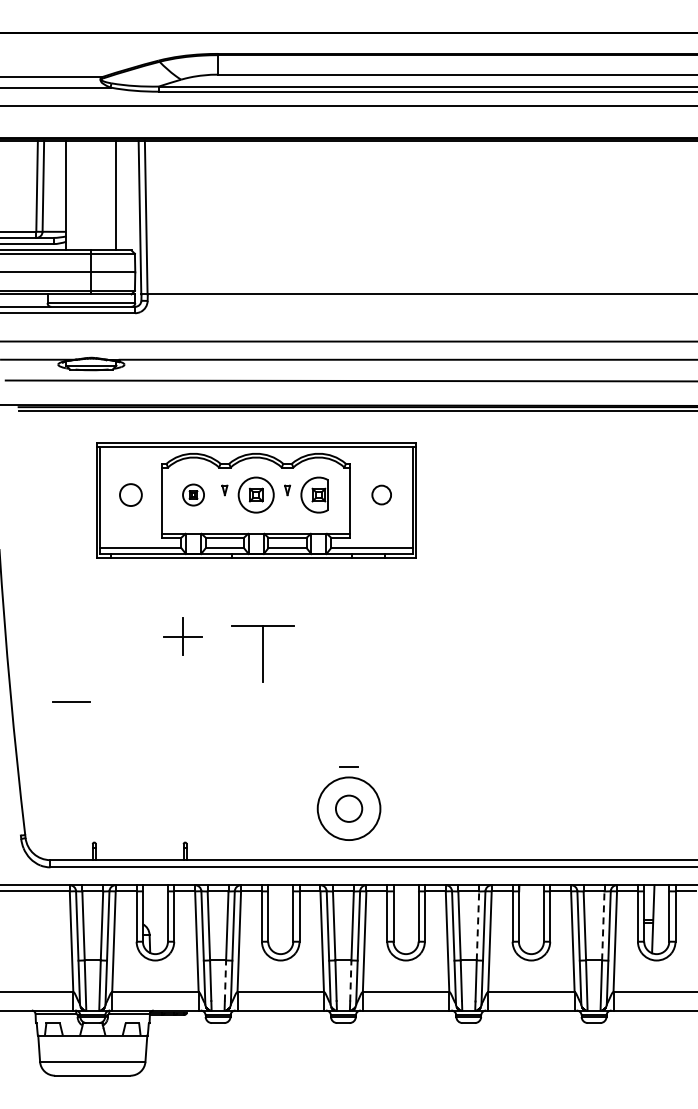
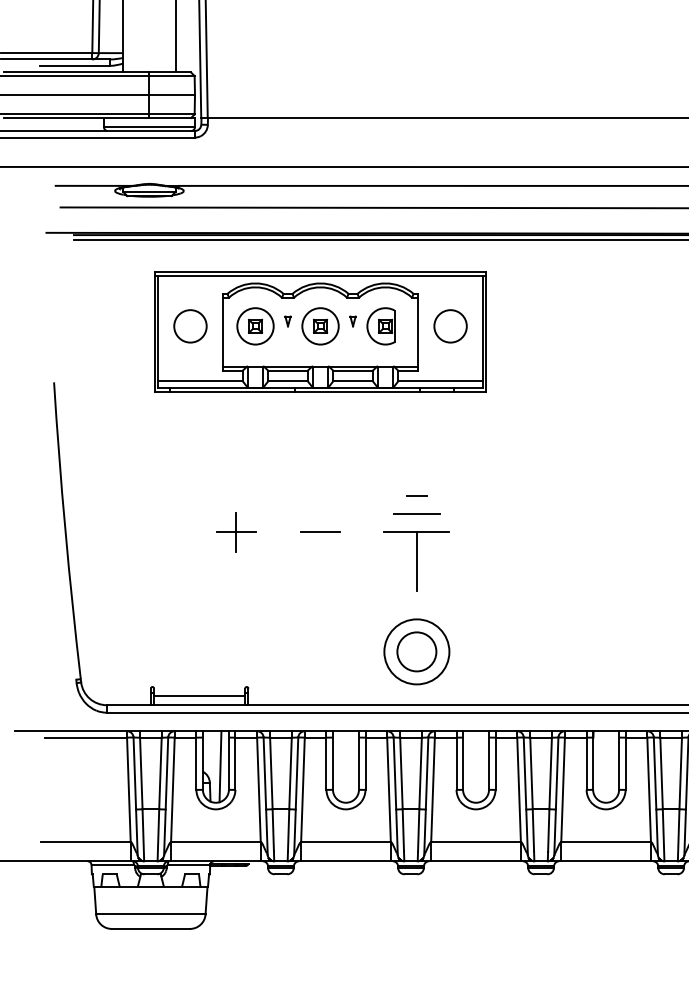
circle: (130, 494) -> (190, 325), size x1.43
part: (193, 494) -> (255, 325), size x1.67
circle: (381, 494) -> (450, 325), size x1.67
part: (182, 636) -> (235, 532), moved
part: (262, 653) -> (416, 561), moved
line: (349, 676) -> (417, 514), added
line: (71, 701) -> (320, 532), moved
line: (348, 766) -> (416, 494), moved
circle: (348, 808) -> (416, 651), size x1.43
line: (139, 851) -> (199, 696), added
line: (159, 919) -> (220, 766), added
line: (477, 925) -> (550, 773), dashed -> solid
line: (603, 925) -> (680, 773), dashed -> solid
line: (225, 980) -> (288, 830), dashed -> solid
line: (350, 980) -> (418, 830), dashed -> solid

